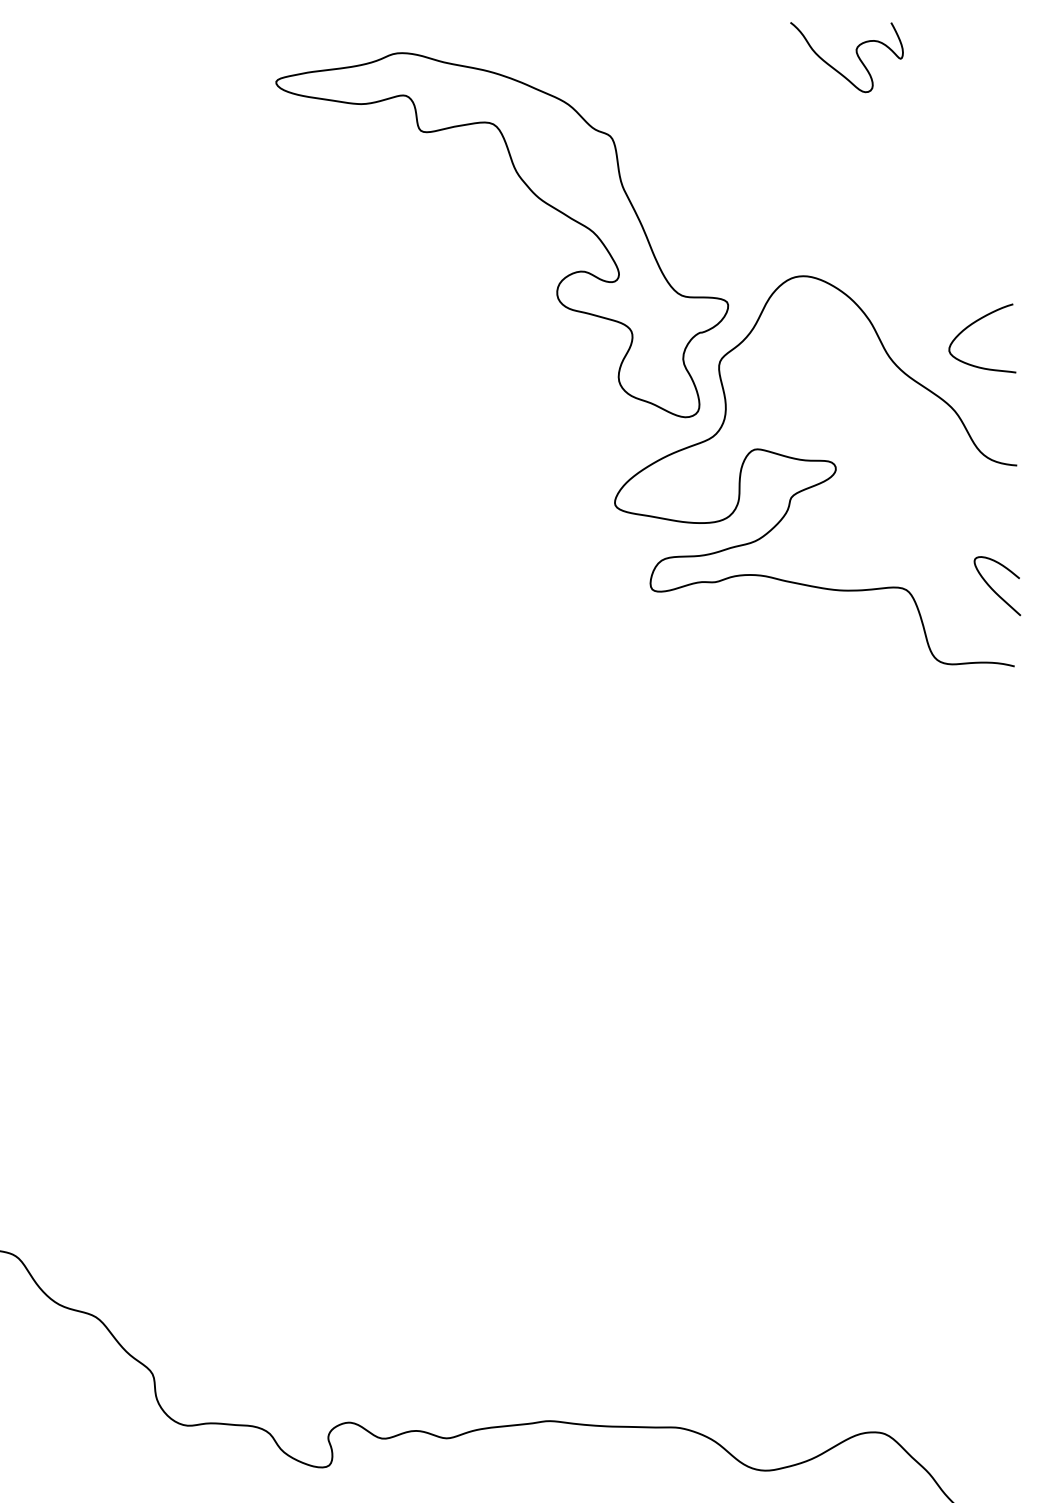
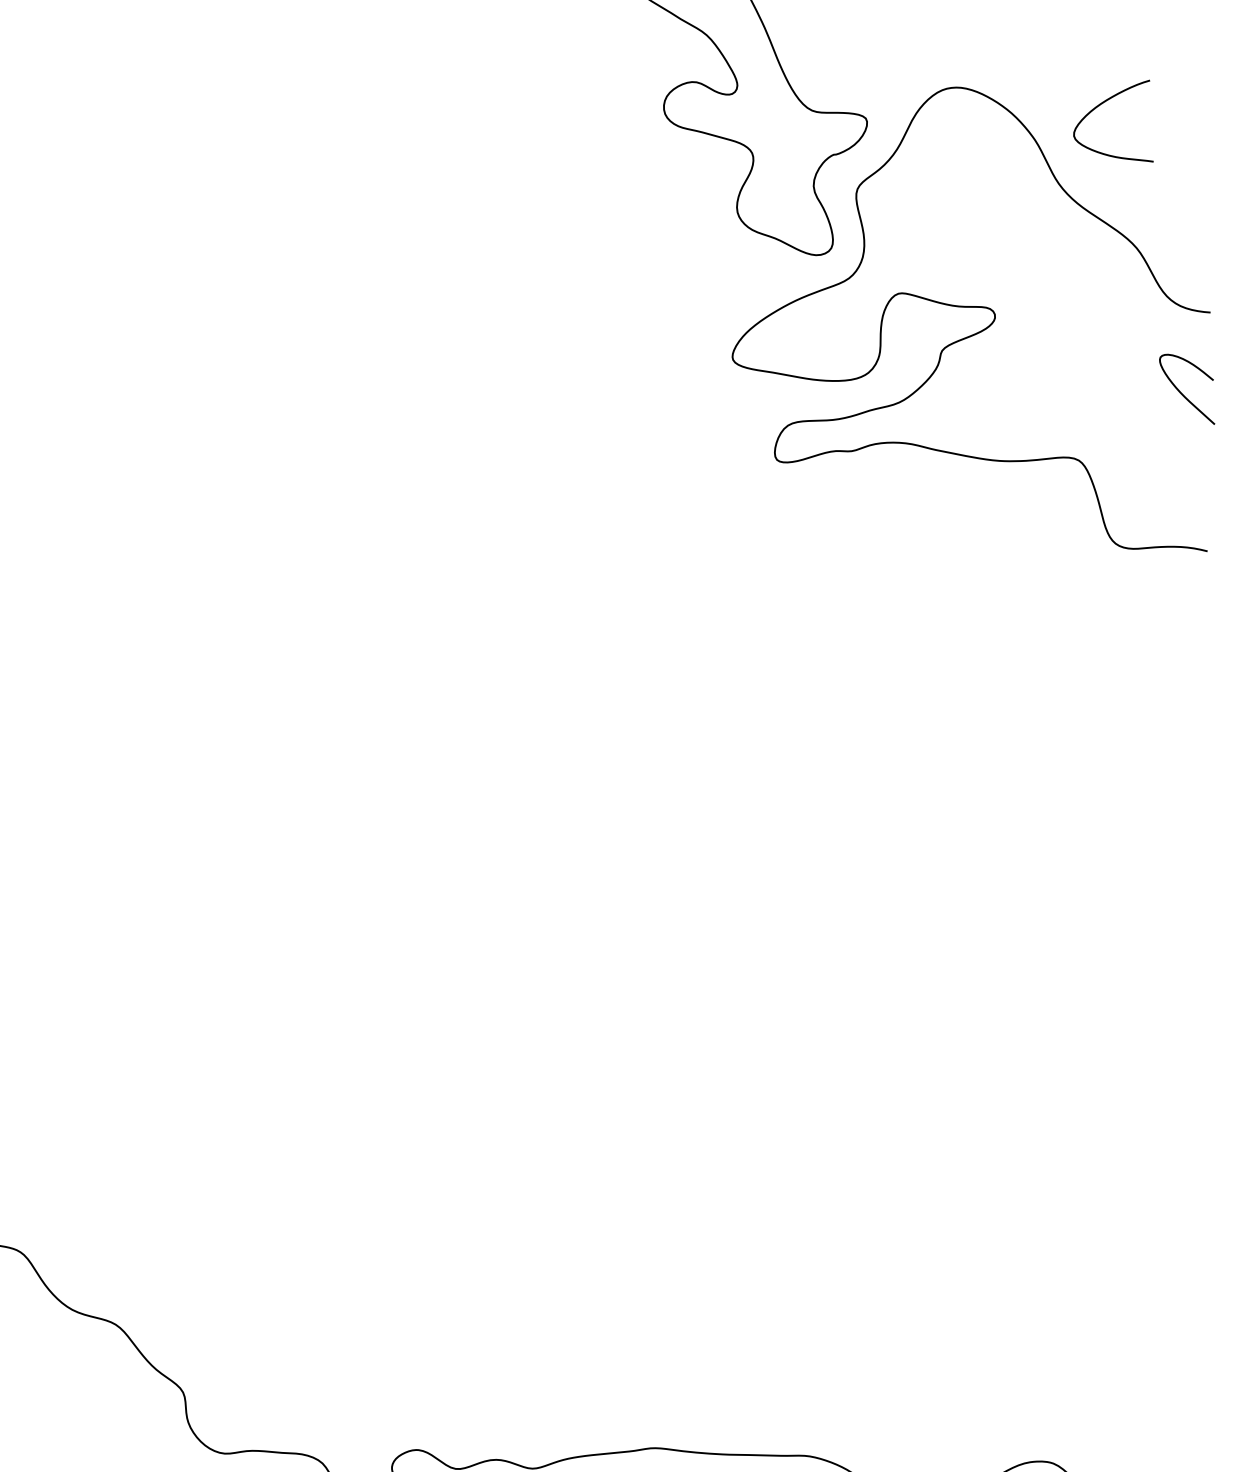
curve: (973, 324) -> (1102, 104), moved
curve: (993, 589) -> (1182, 393), moved

